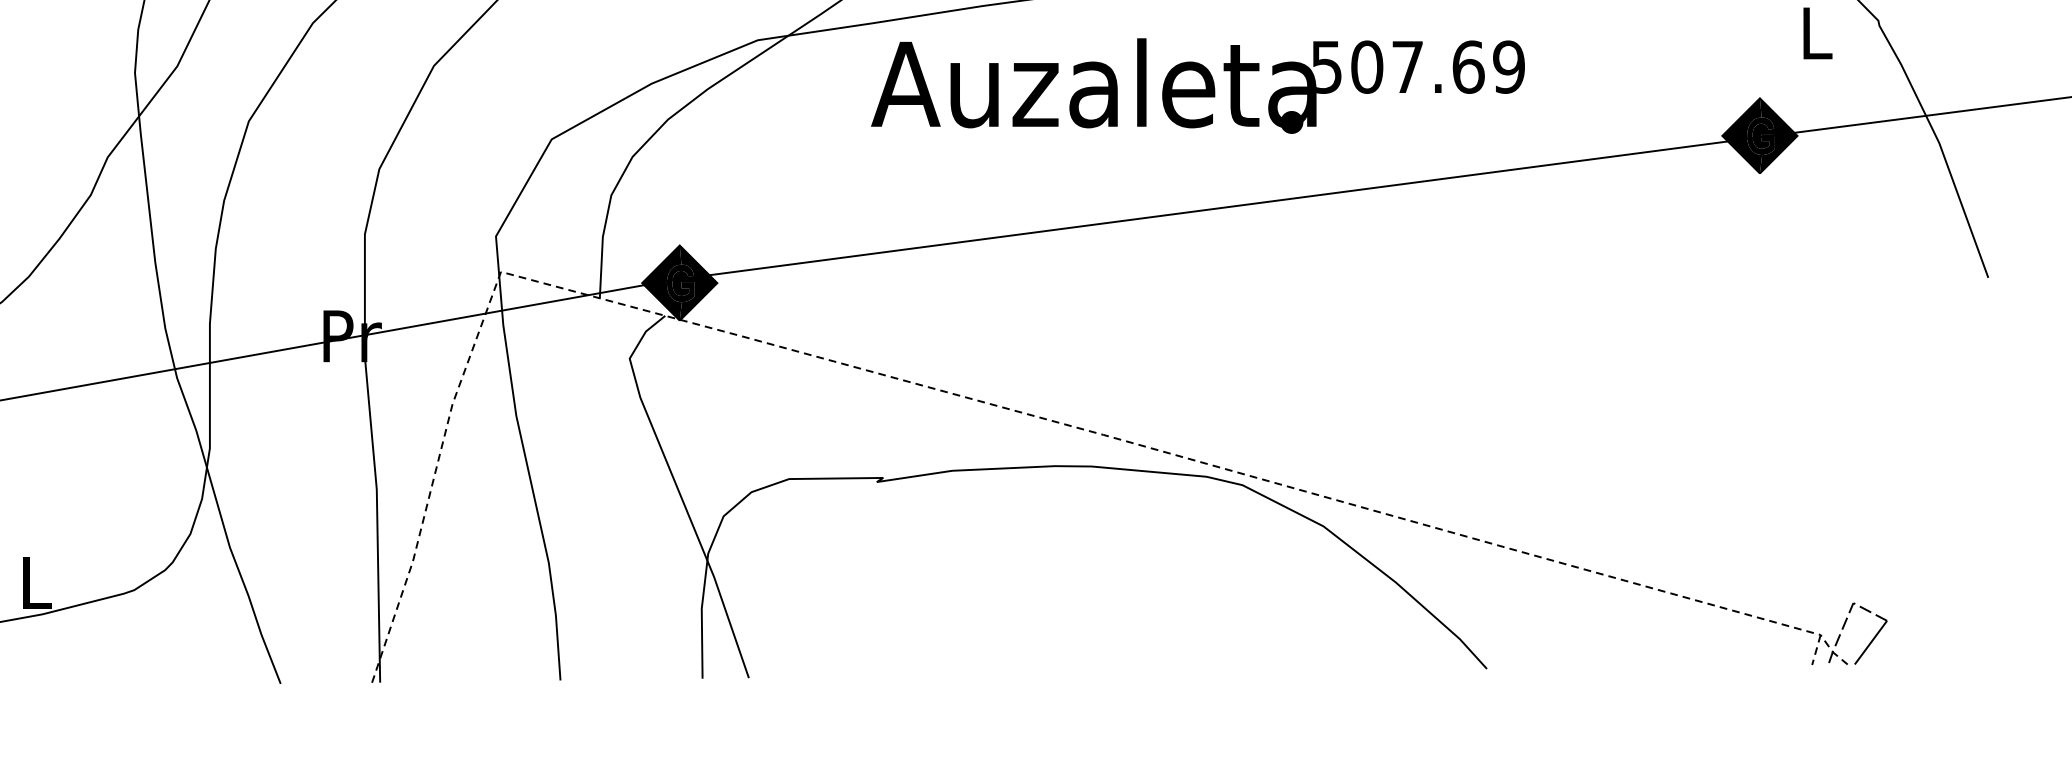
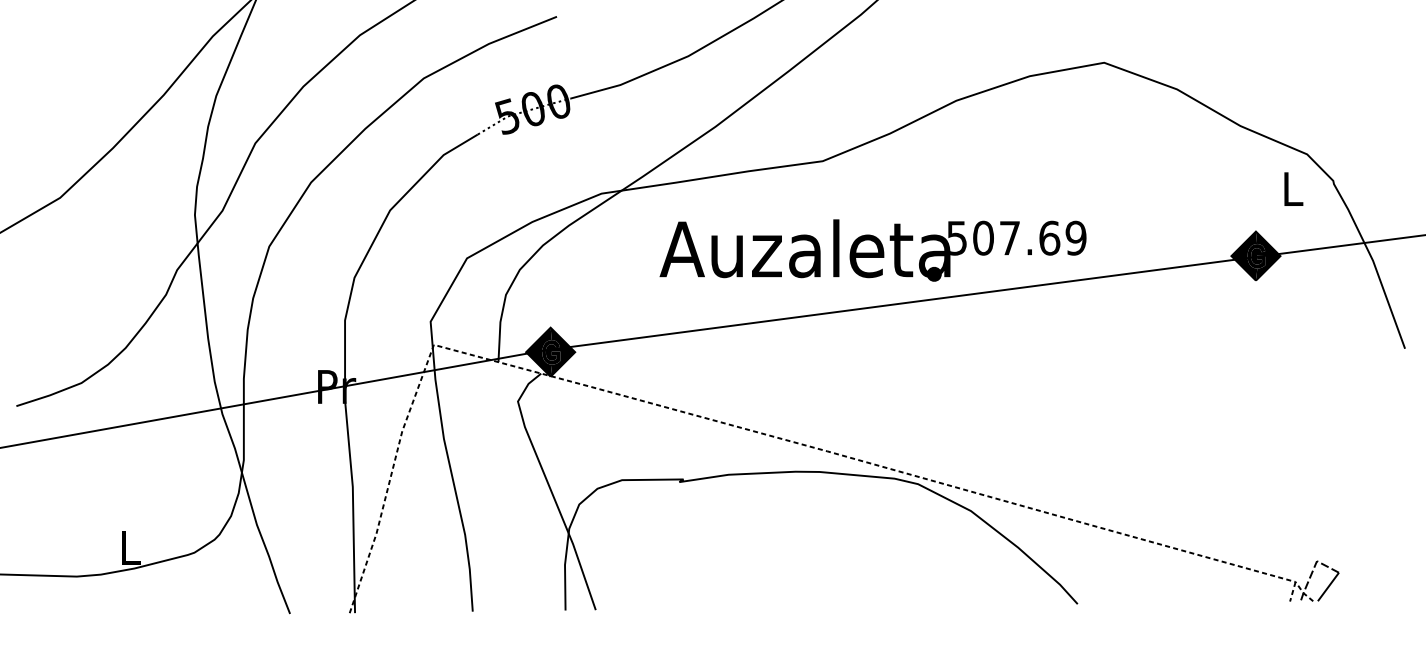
text: (1197, 85) -> (872, 250), moved

